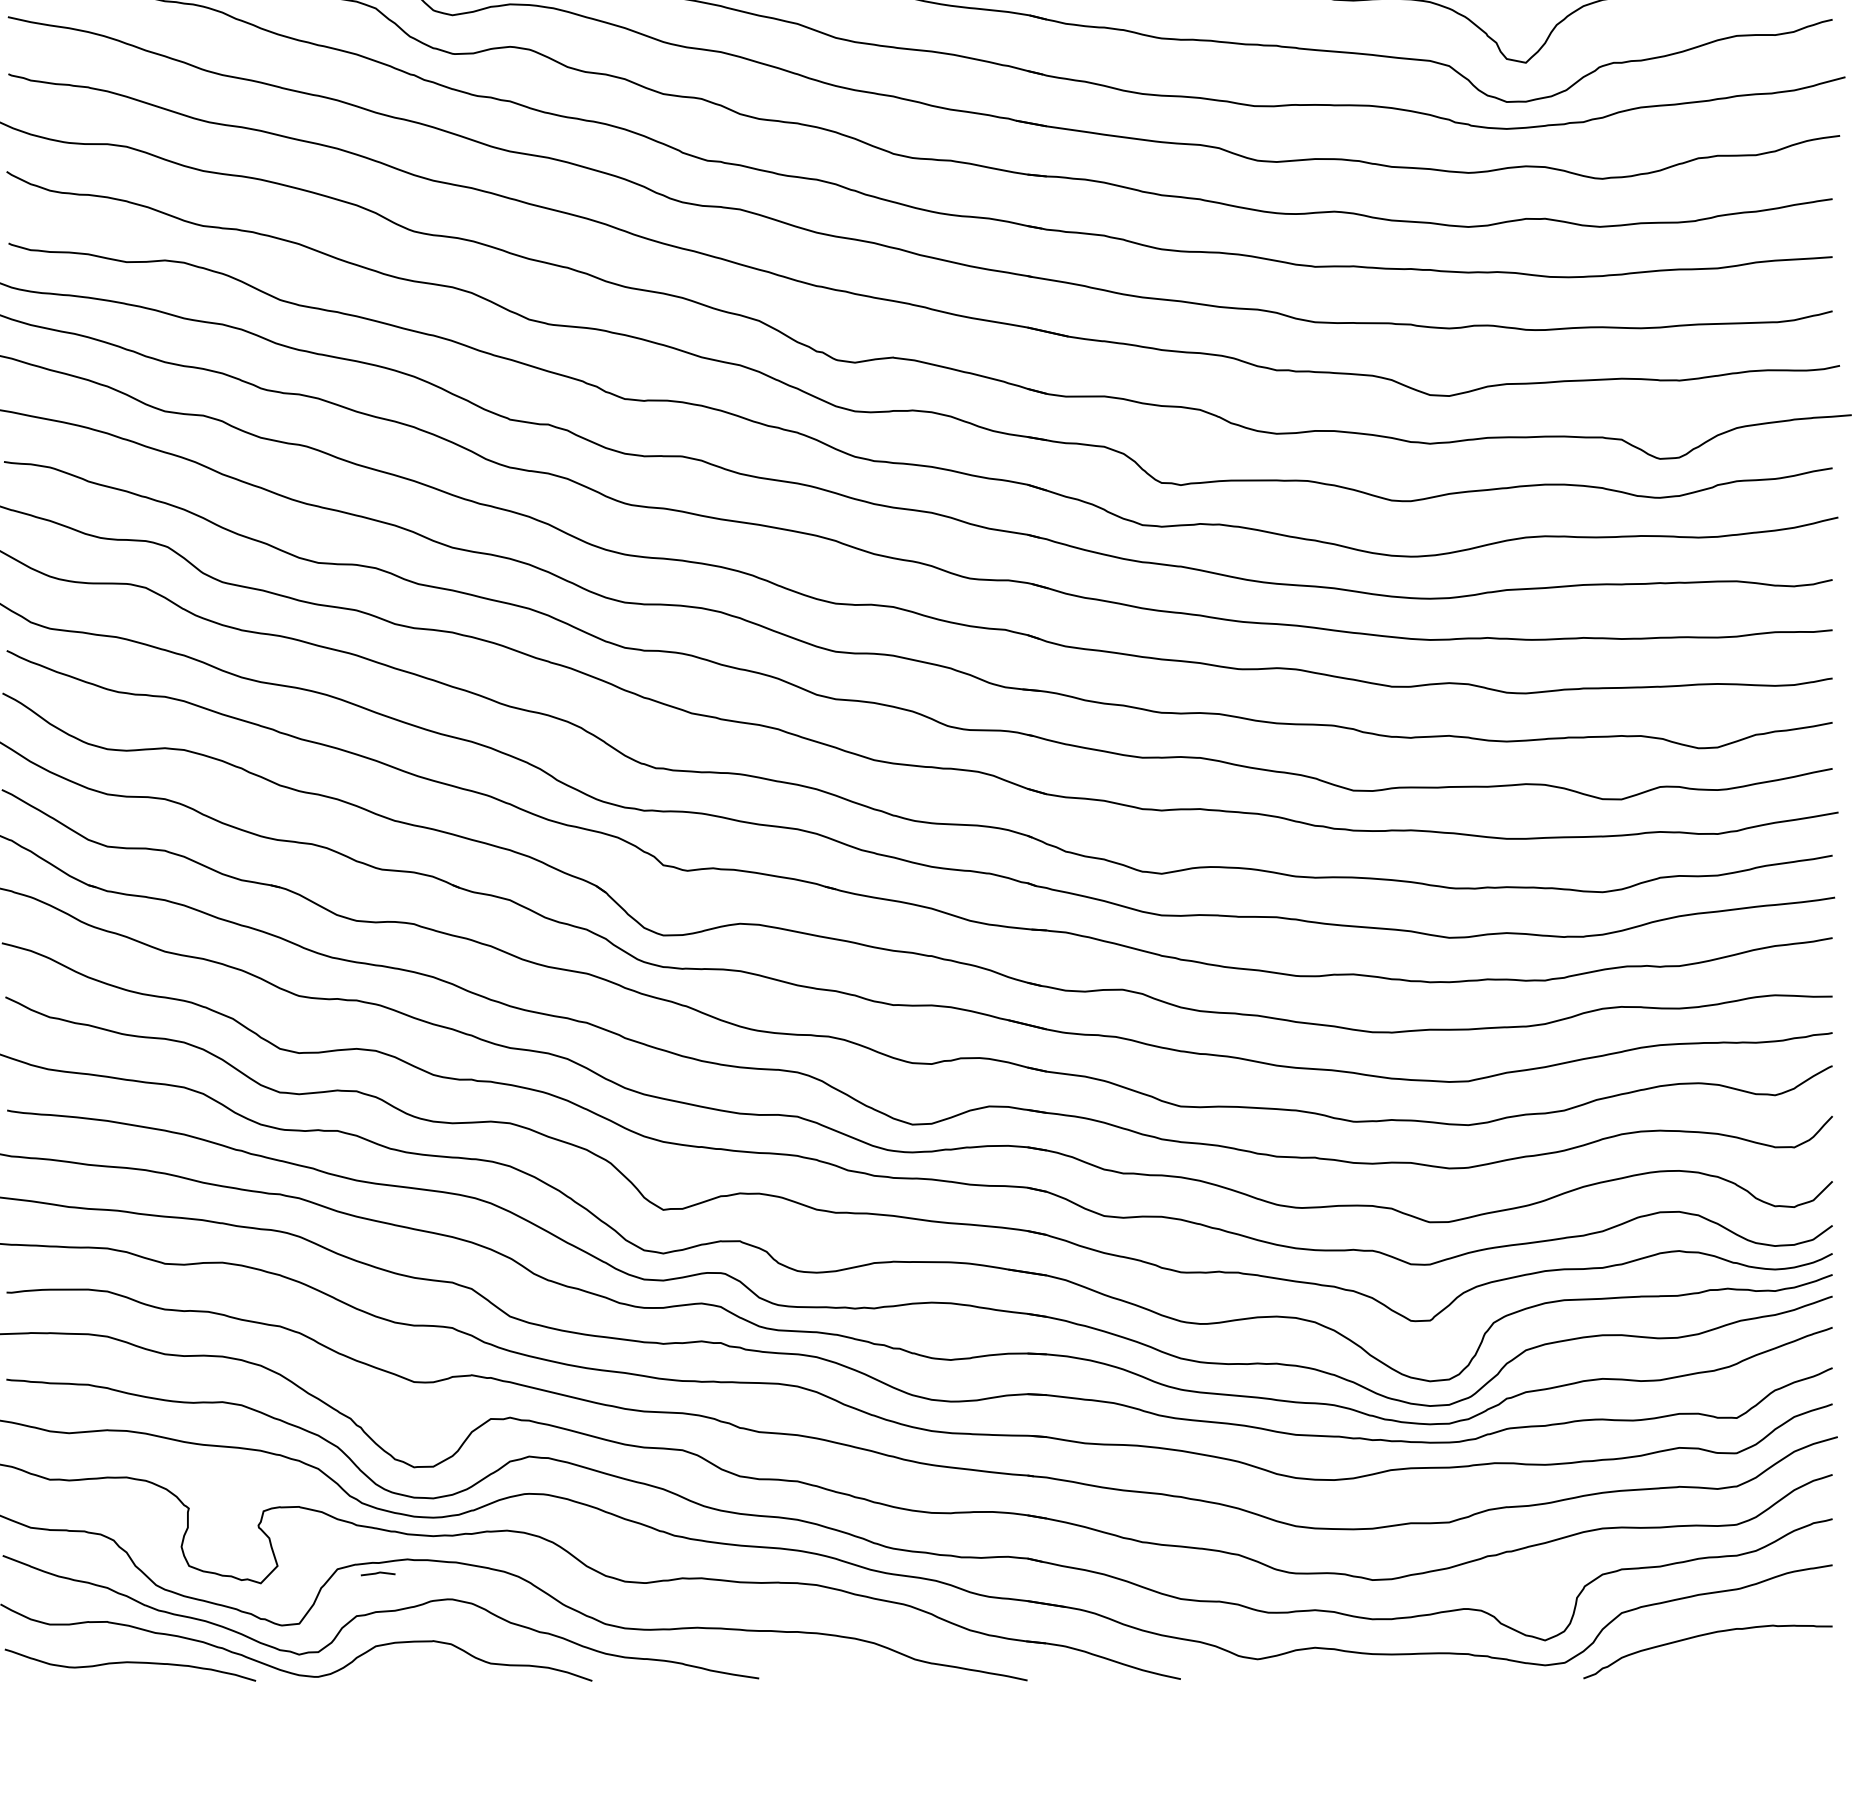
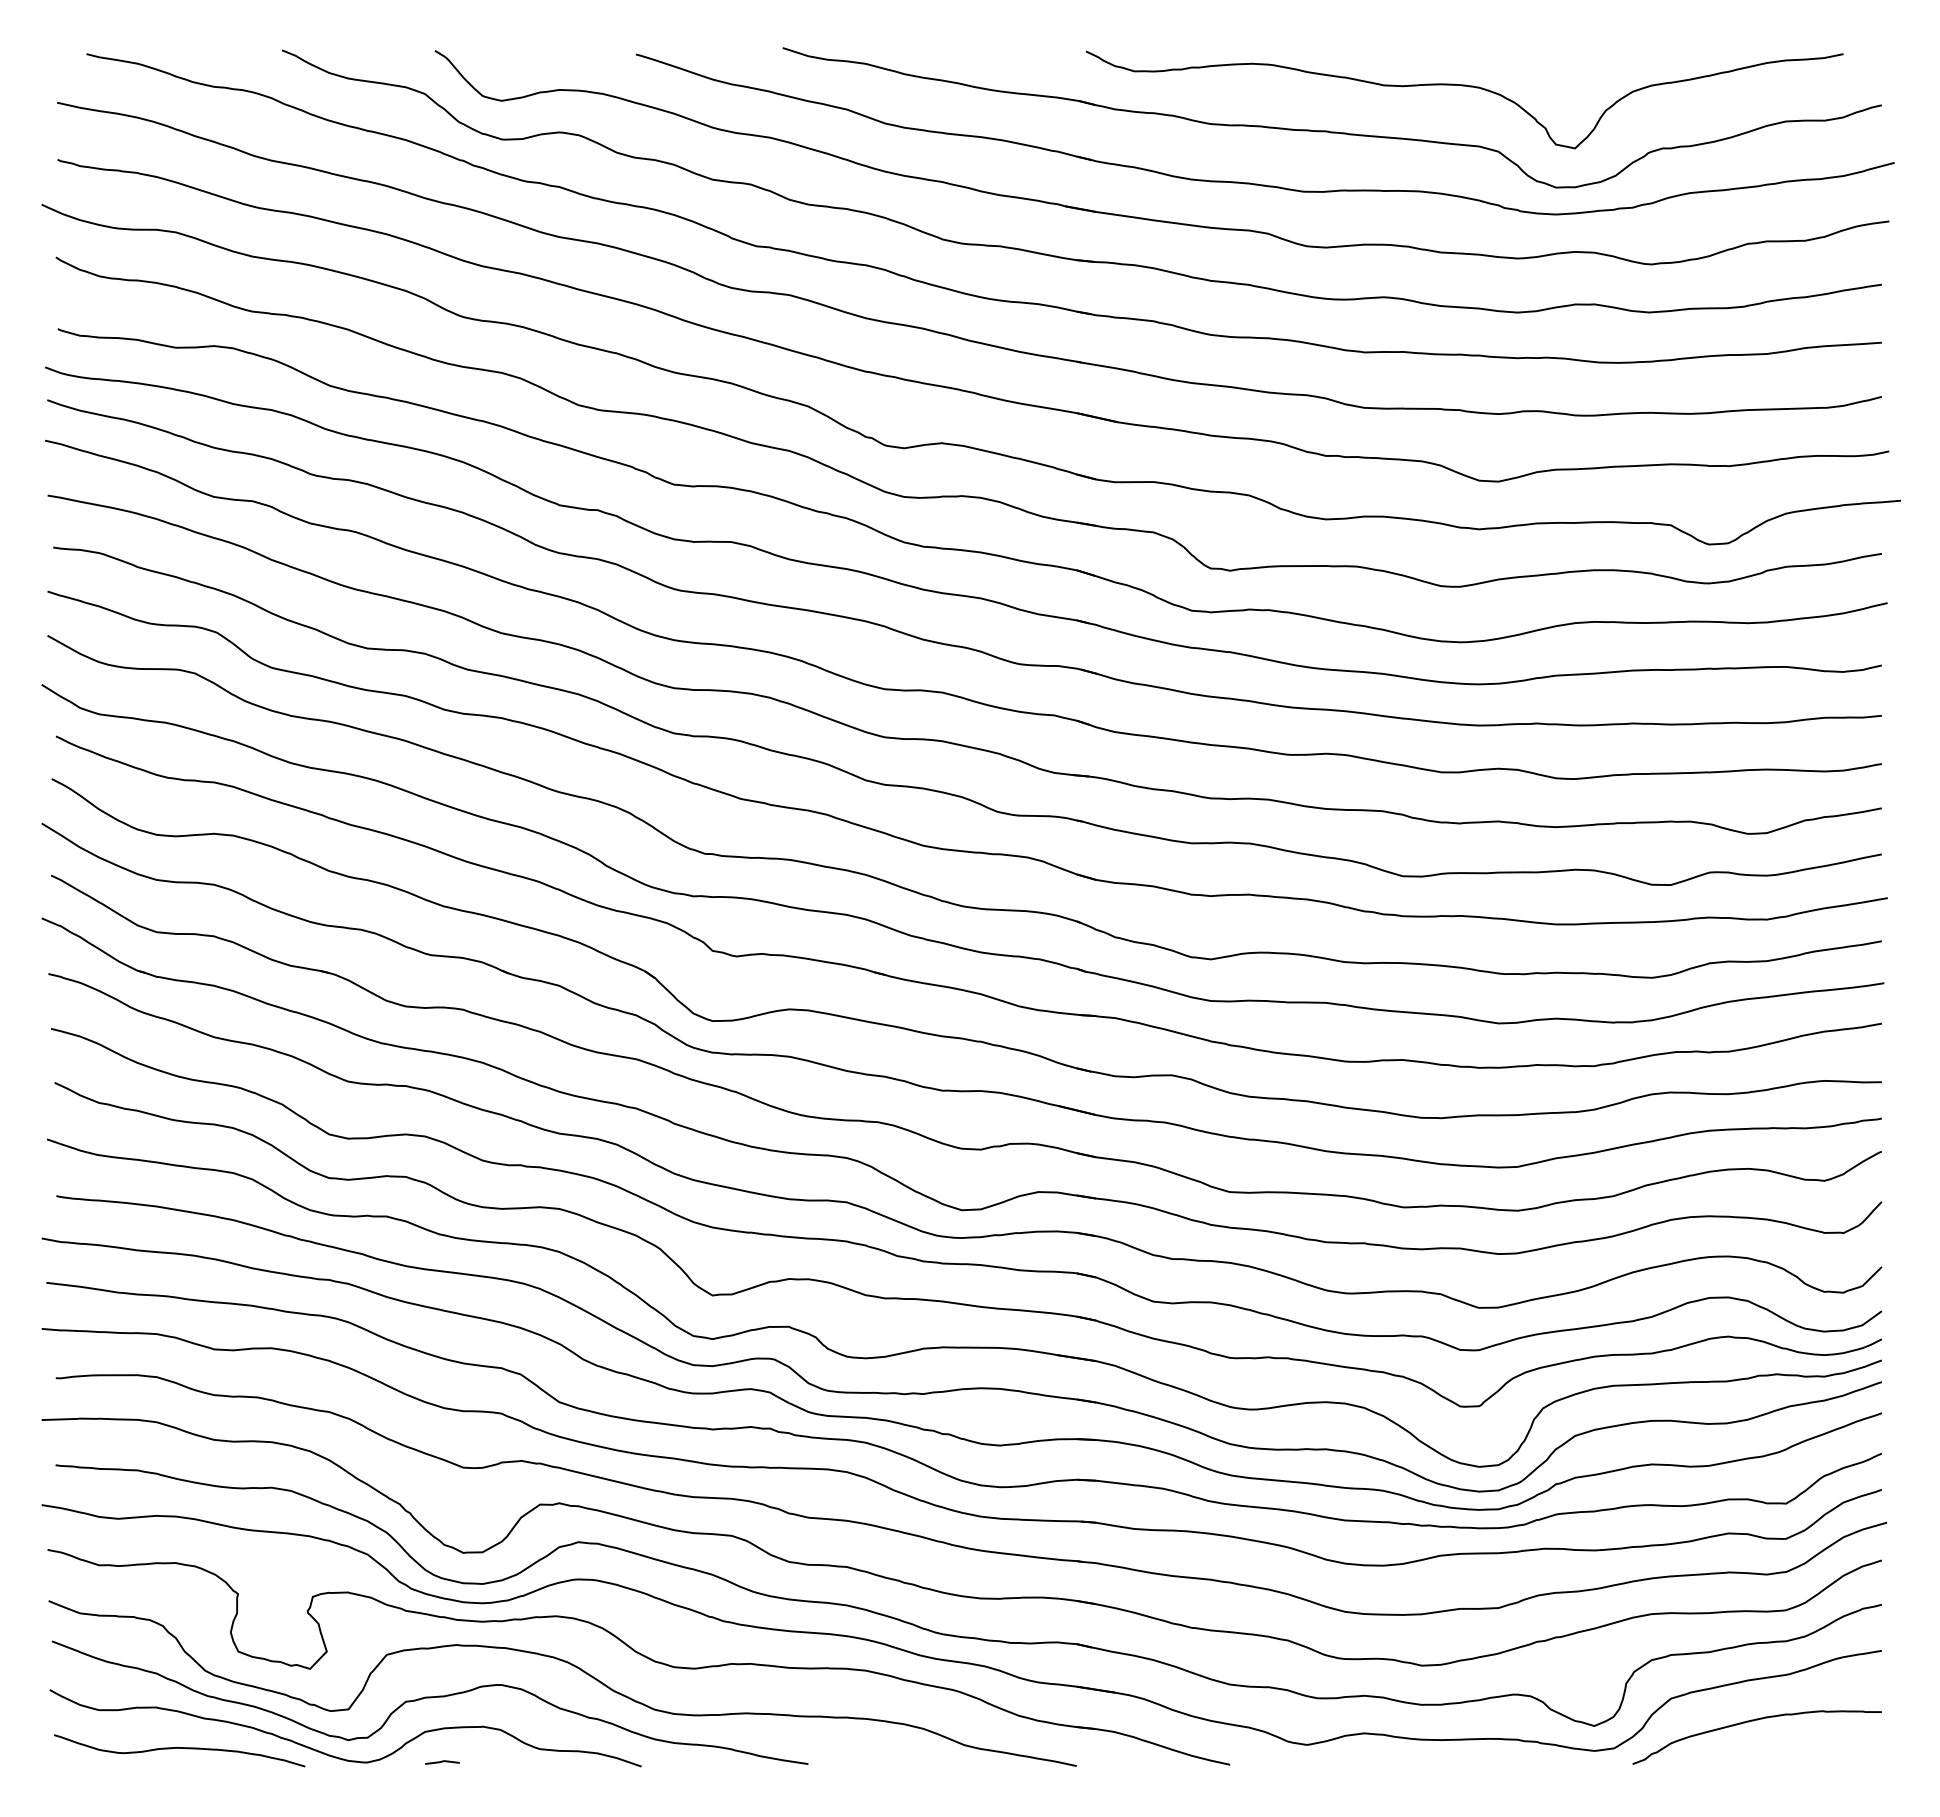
line: (378, 1573) -> (442, 1762), moved

